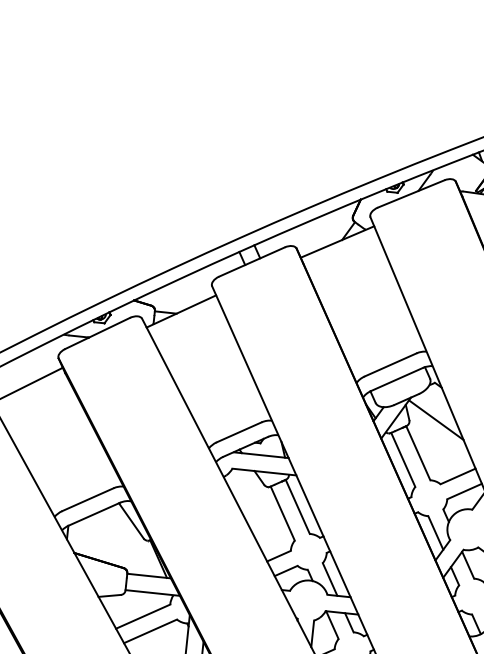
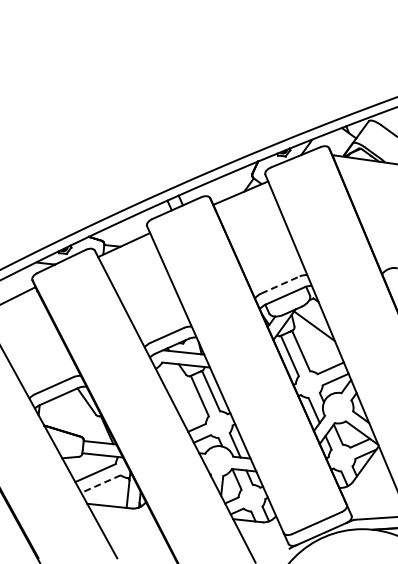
line: (390, 364) -> (280, 284), solid -> dashed
line: (151, 631) -> (101, 484), solid -> dashed

